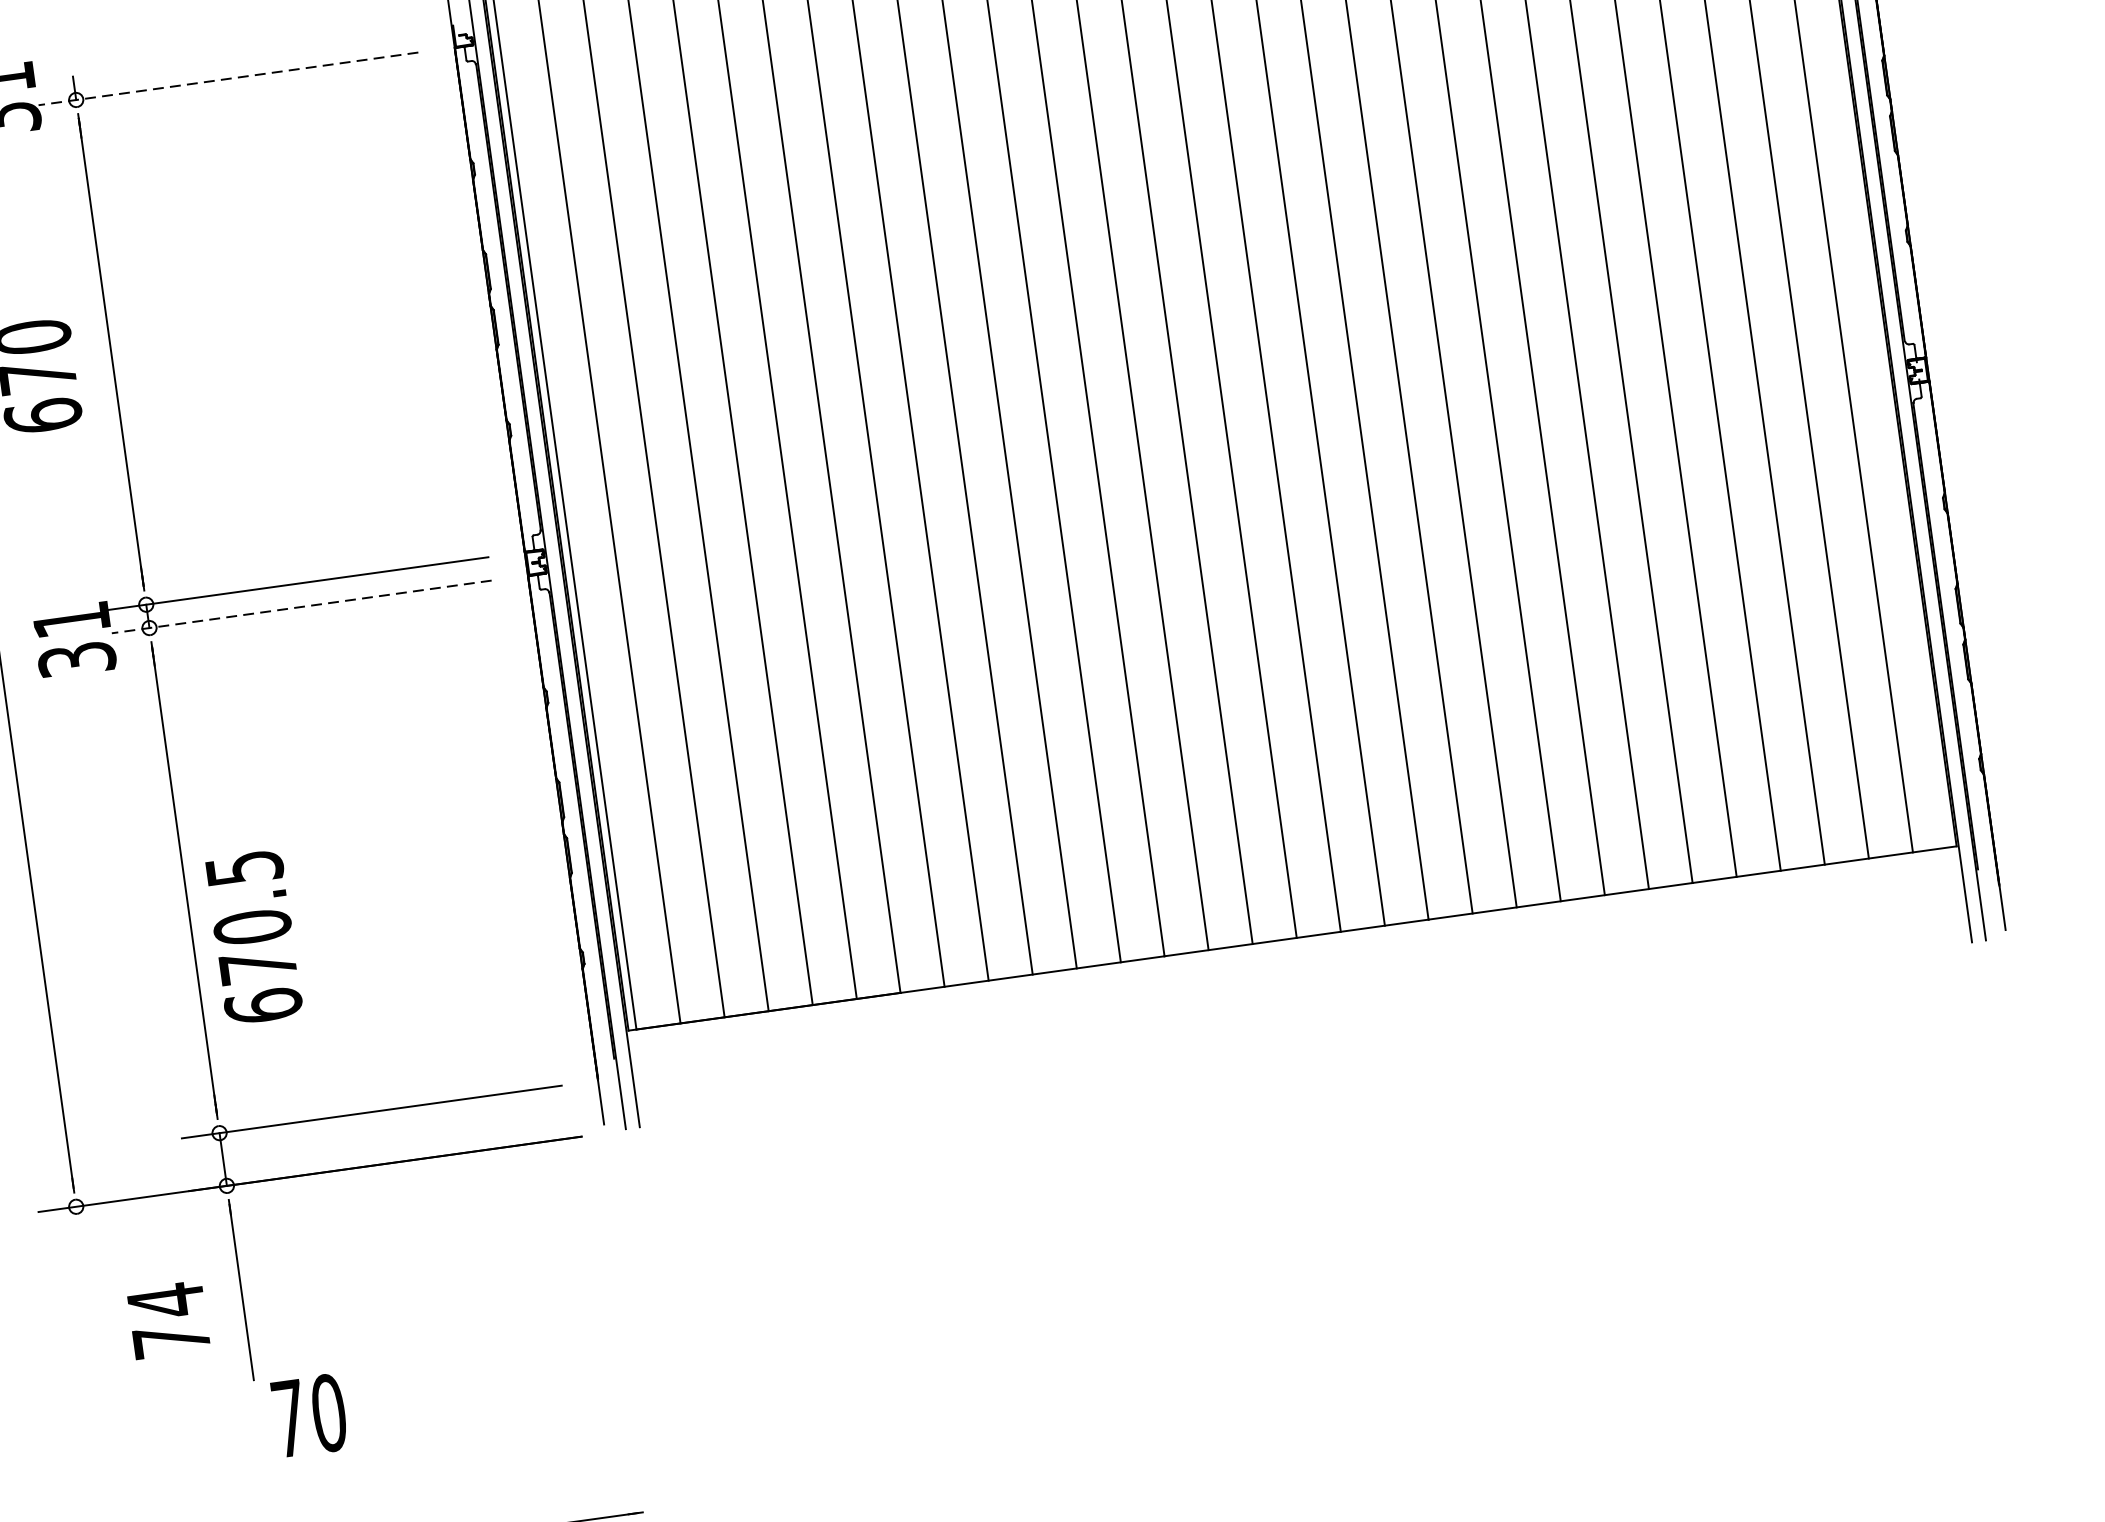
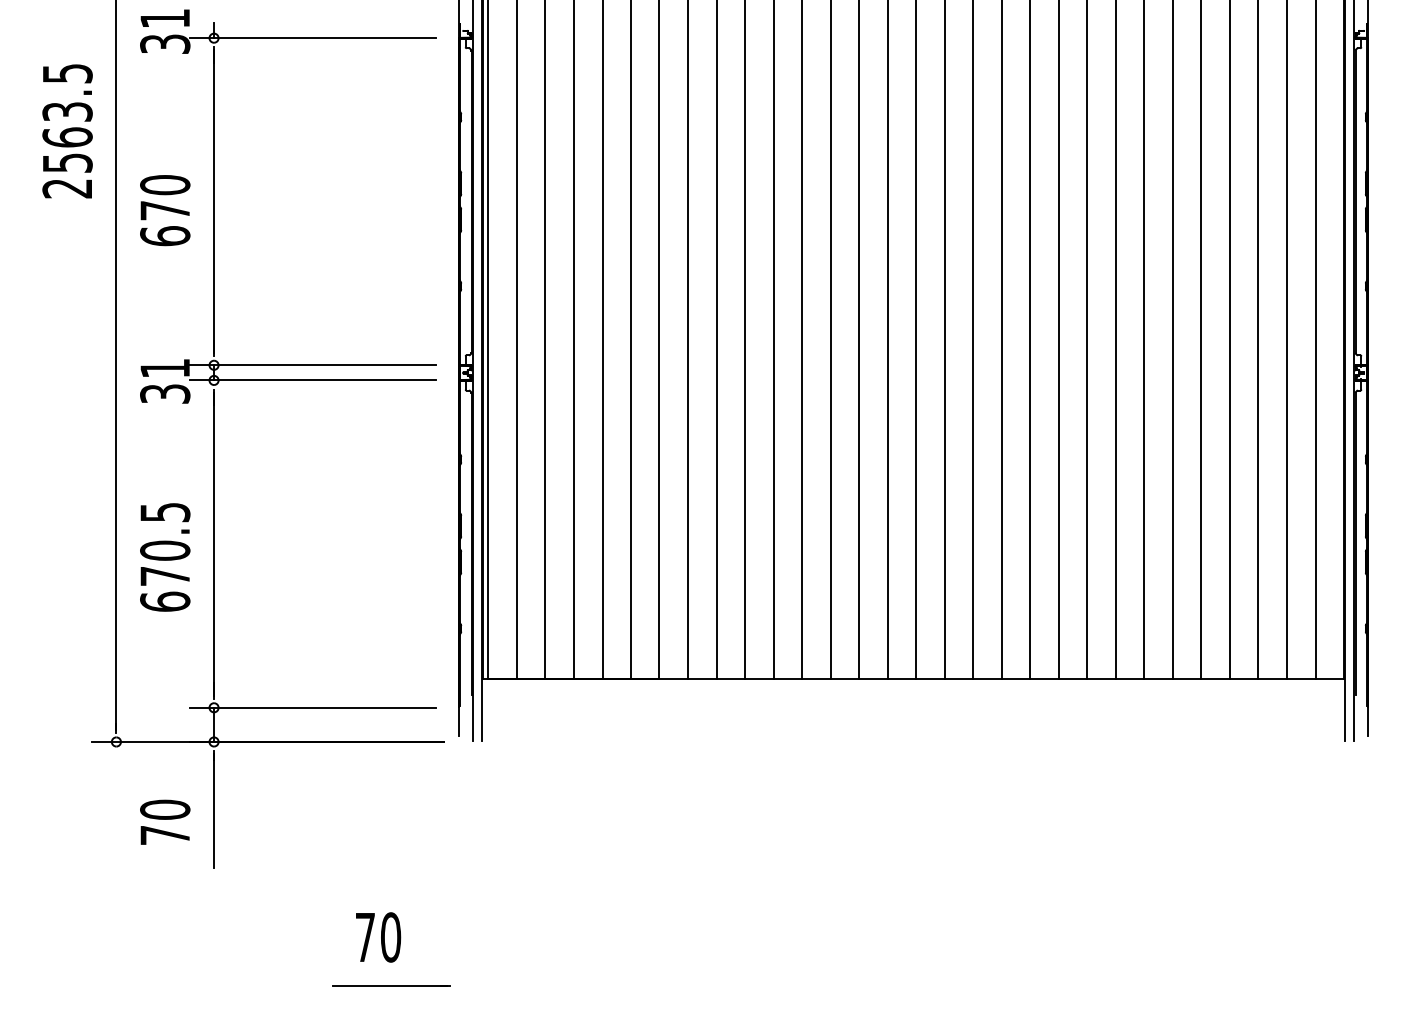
line: (228, 79) -> (312, 38), dashed -> solid
line: (301, 607) -> (312, 380), dashed -> solid
text: (254, 937) -> (165, 557), moved
text: (166, 1300) -> (165, 809), 74 -> 70
text: (309, 1415) -> (378, 937), moved

